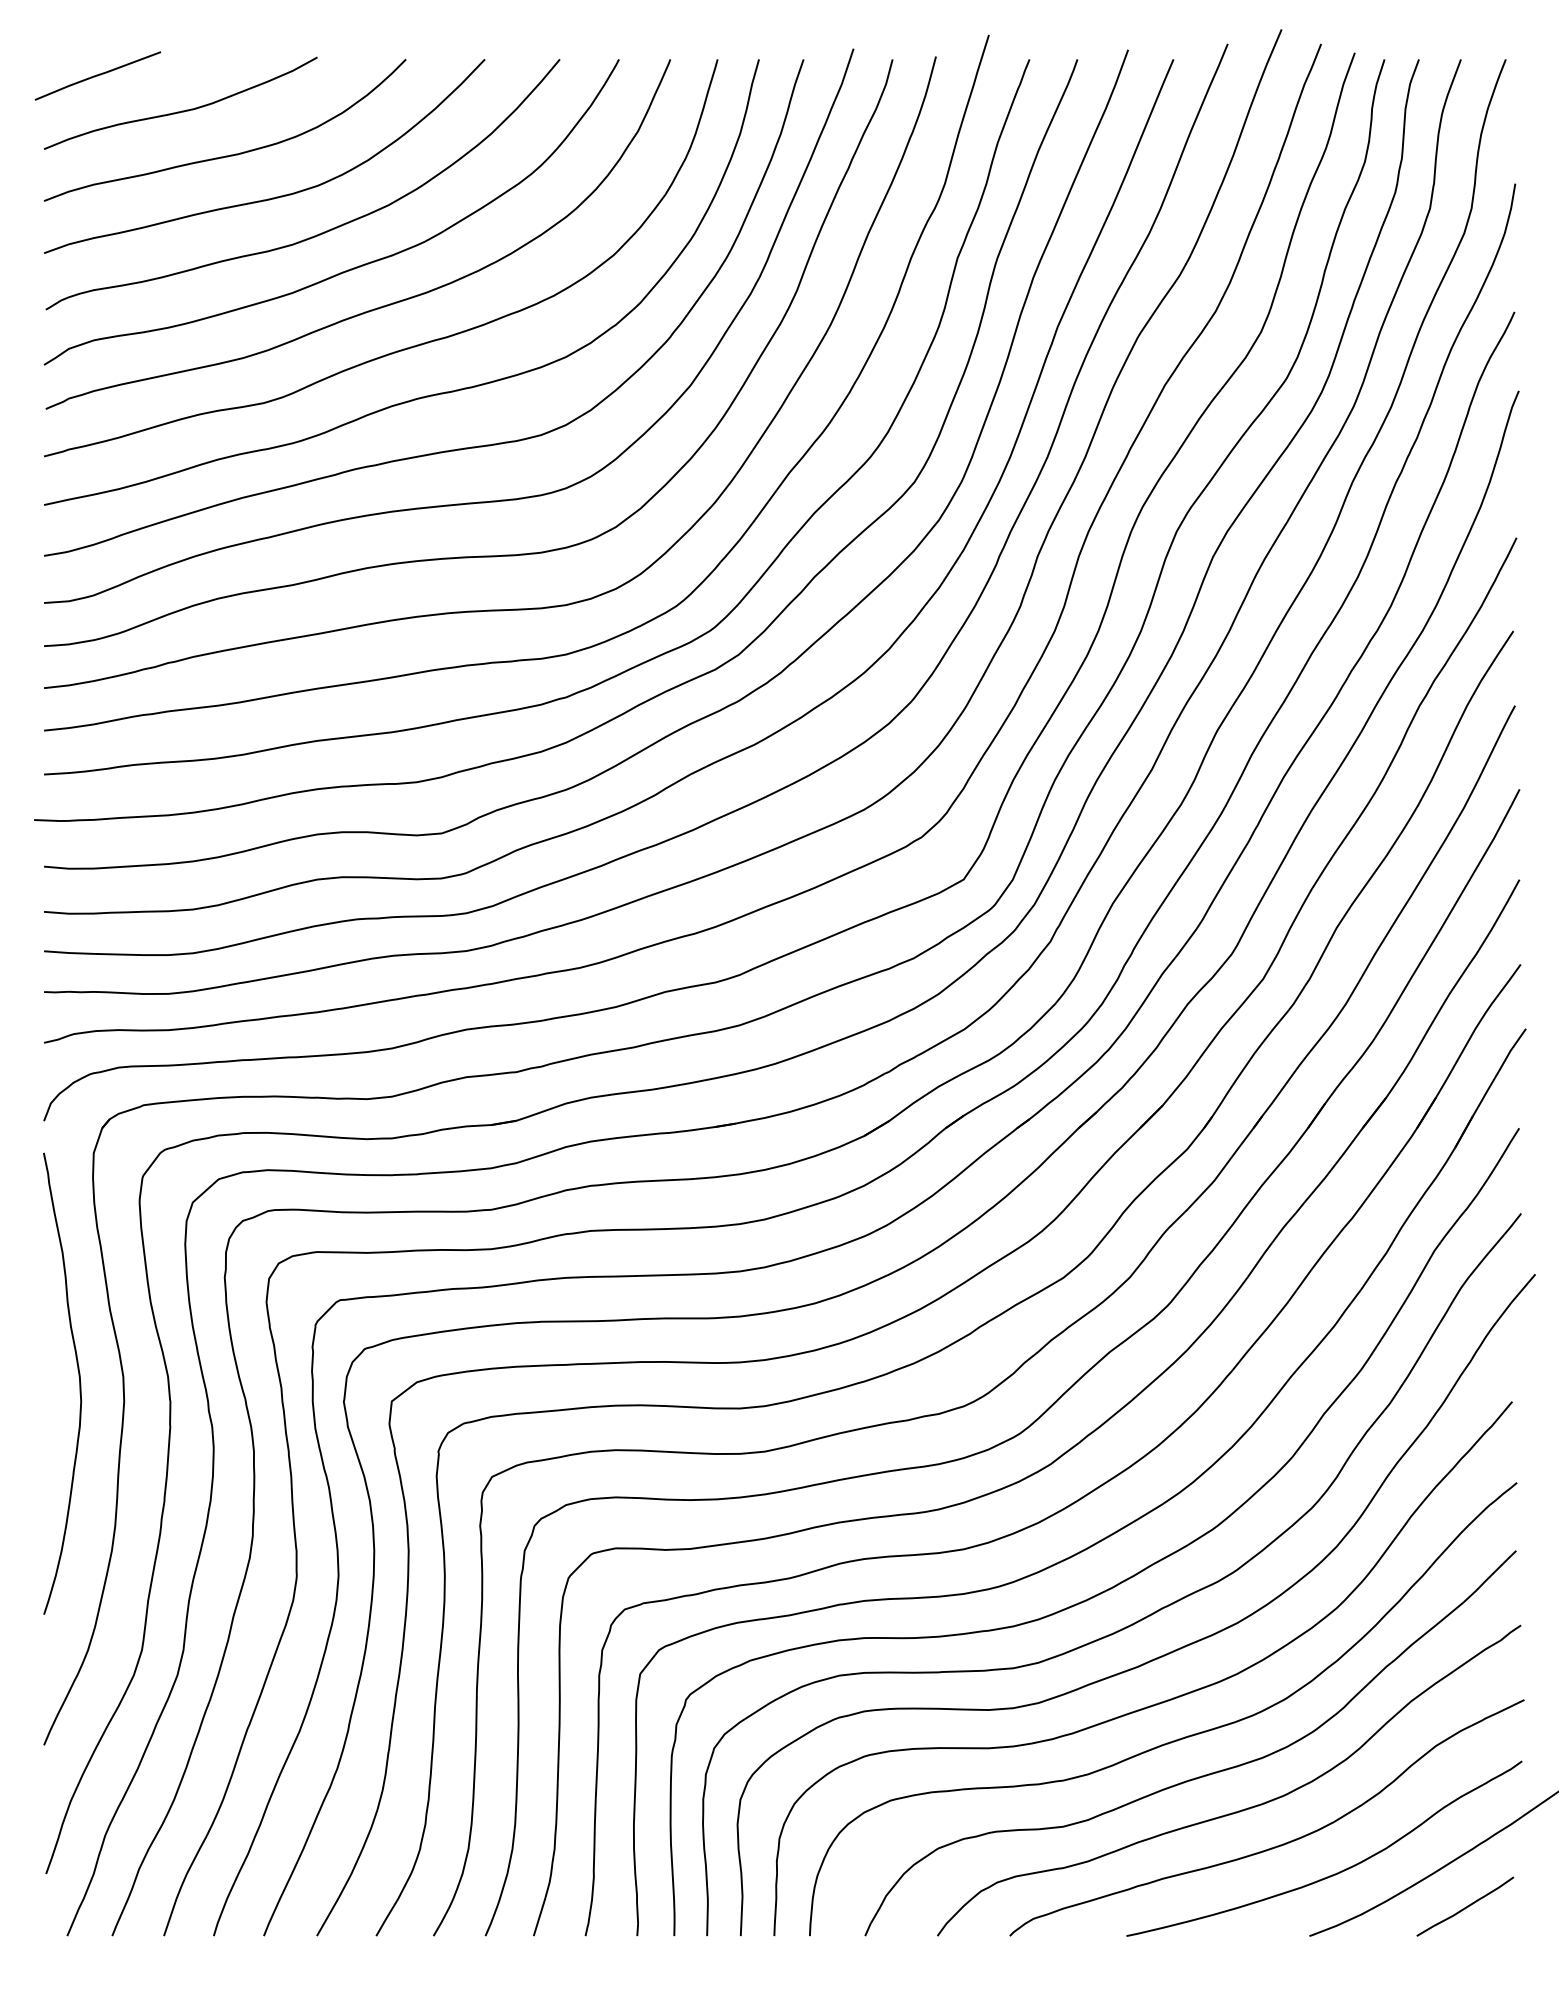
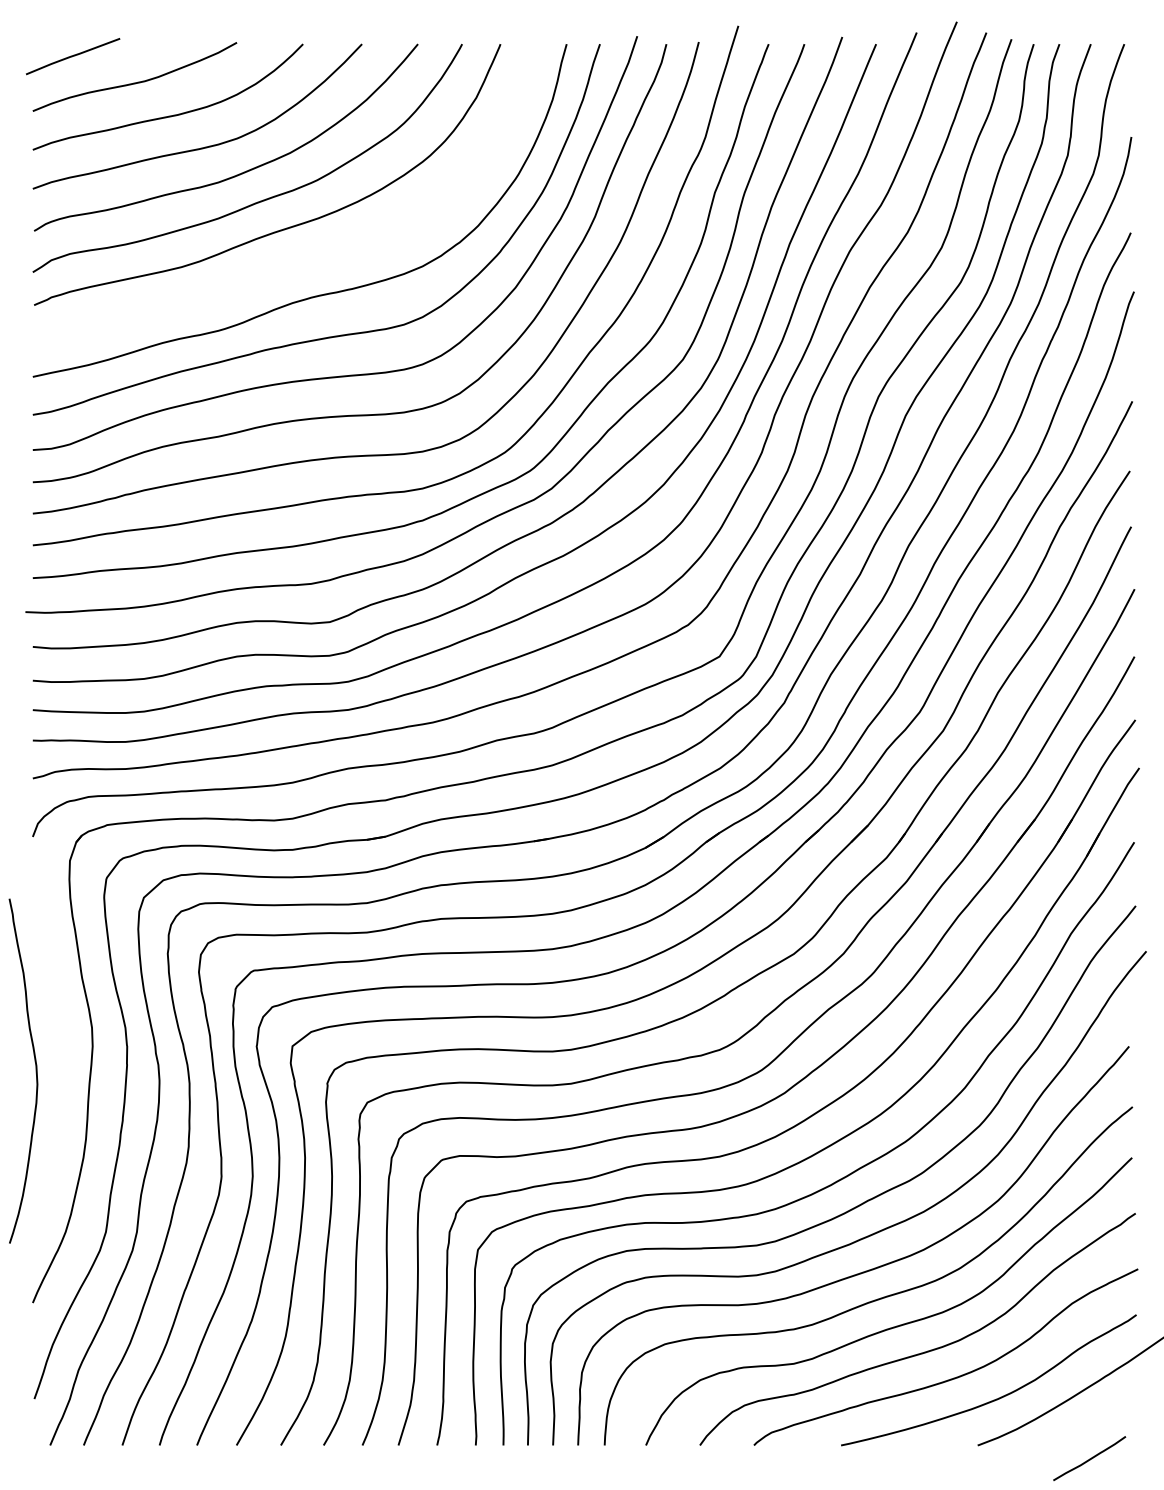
curve: (403, 348) -> (301, 260), removed
curve: (79, 1383) -> (36, 1070), moved
curve: (1466, 1906) -> (1090, 1458), moved

